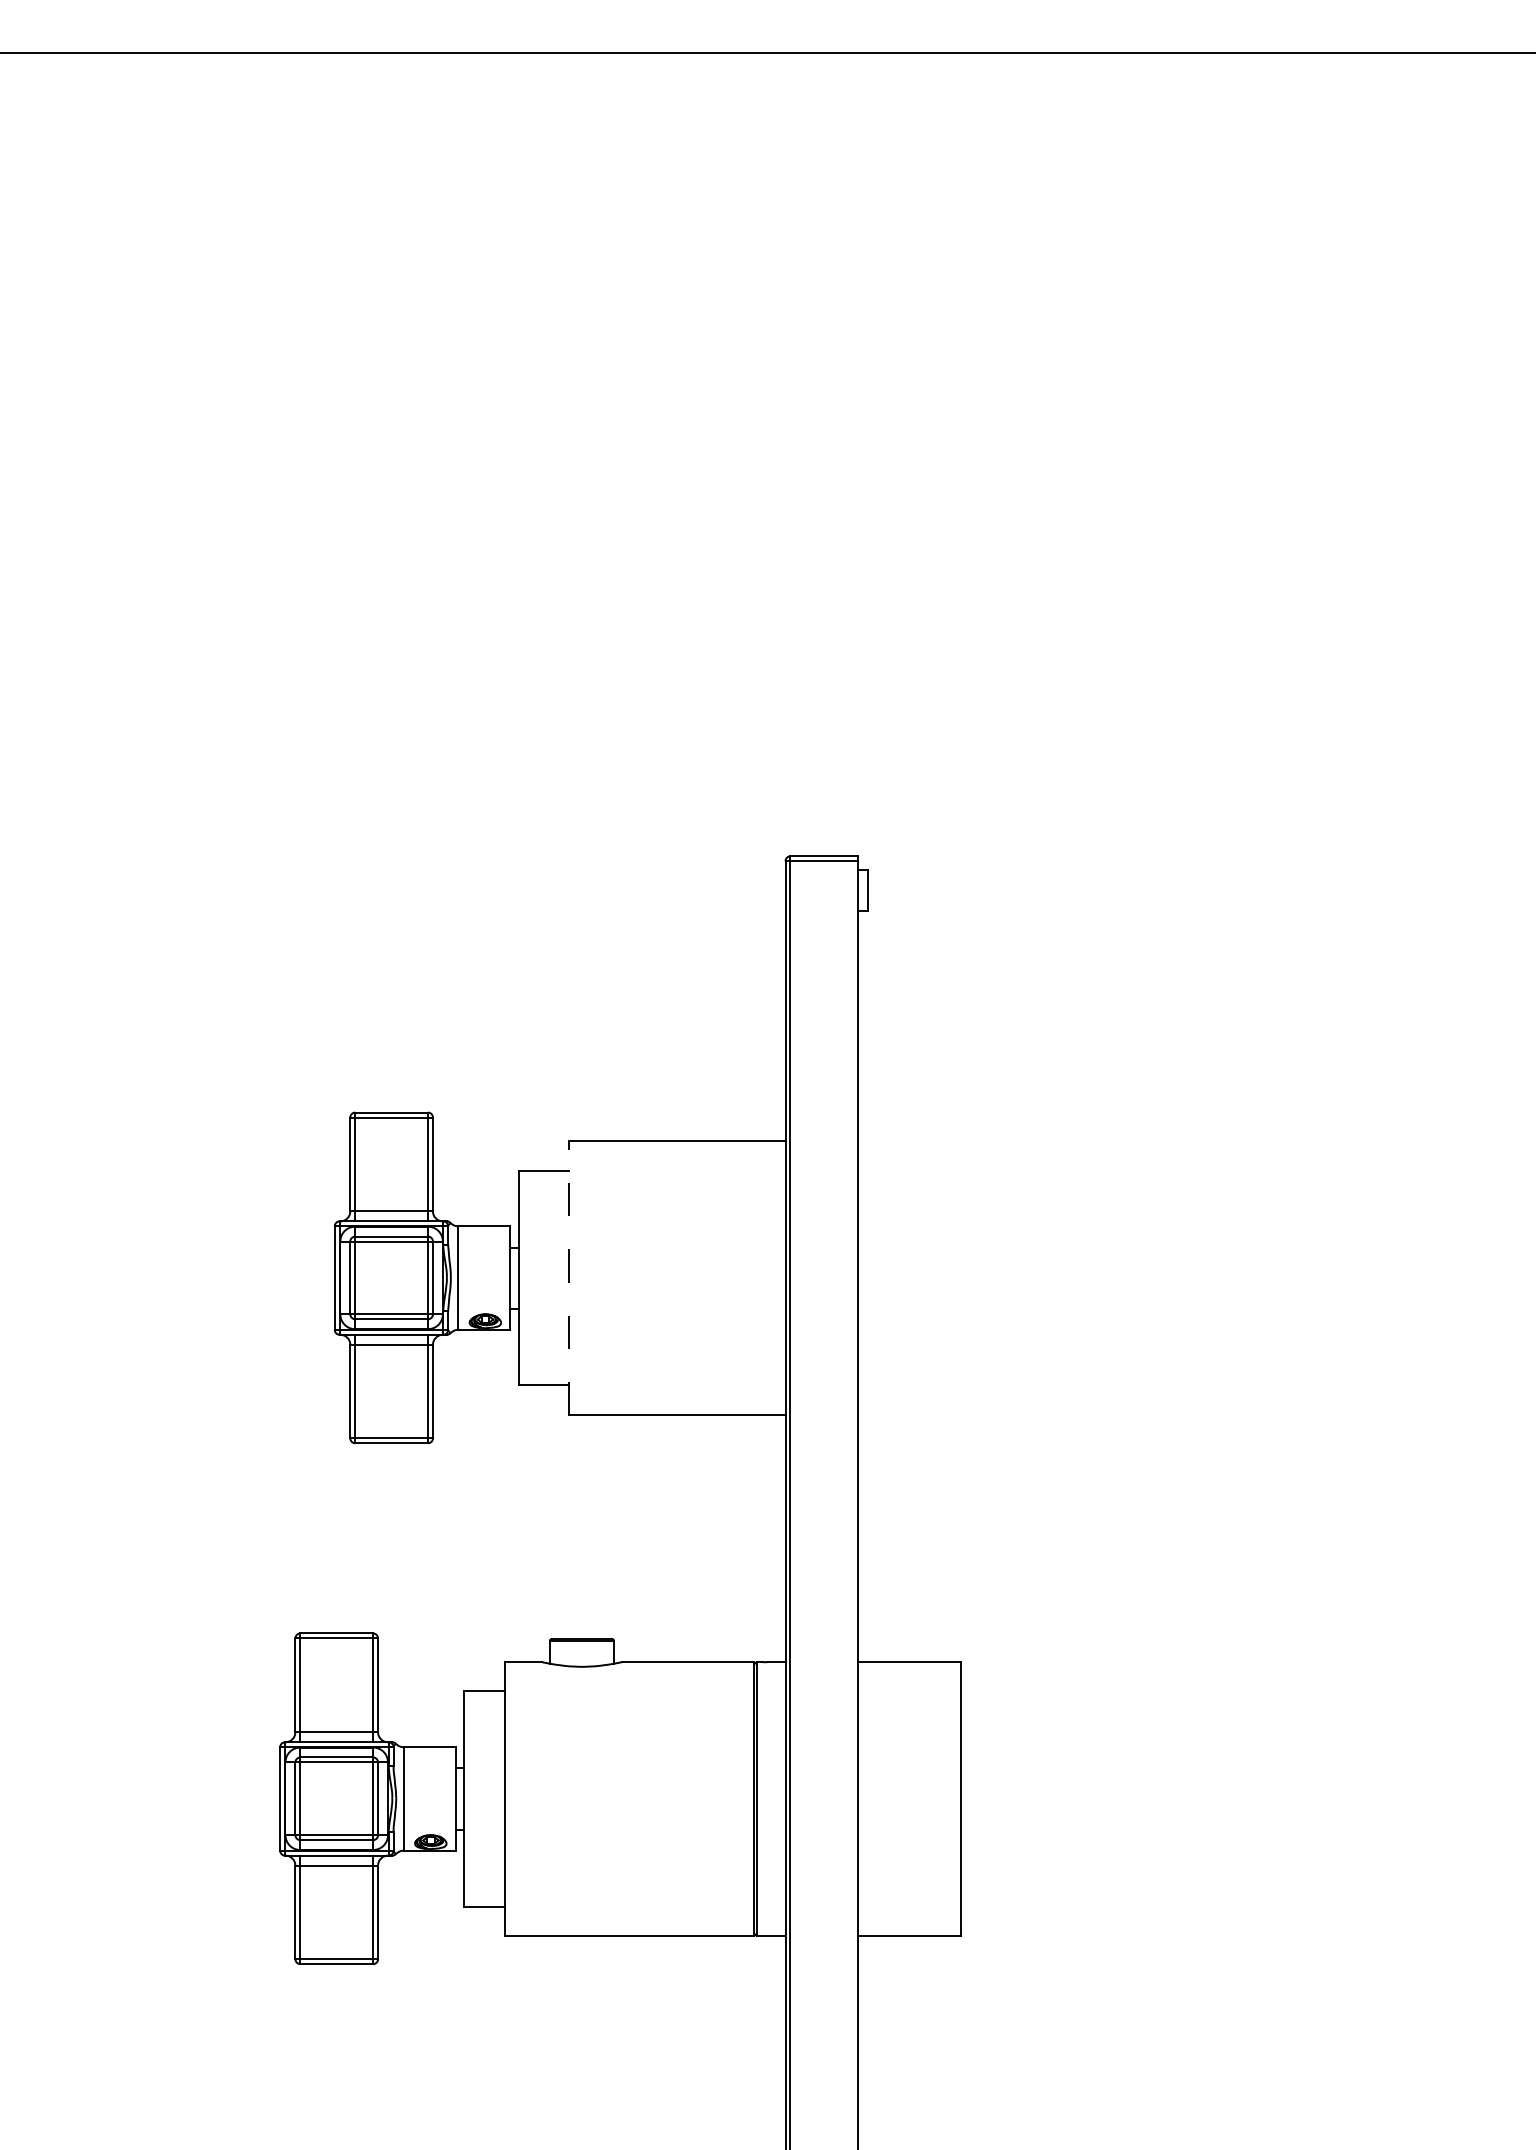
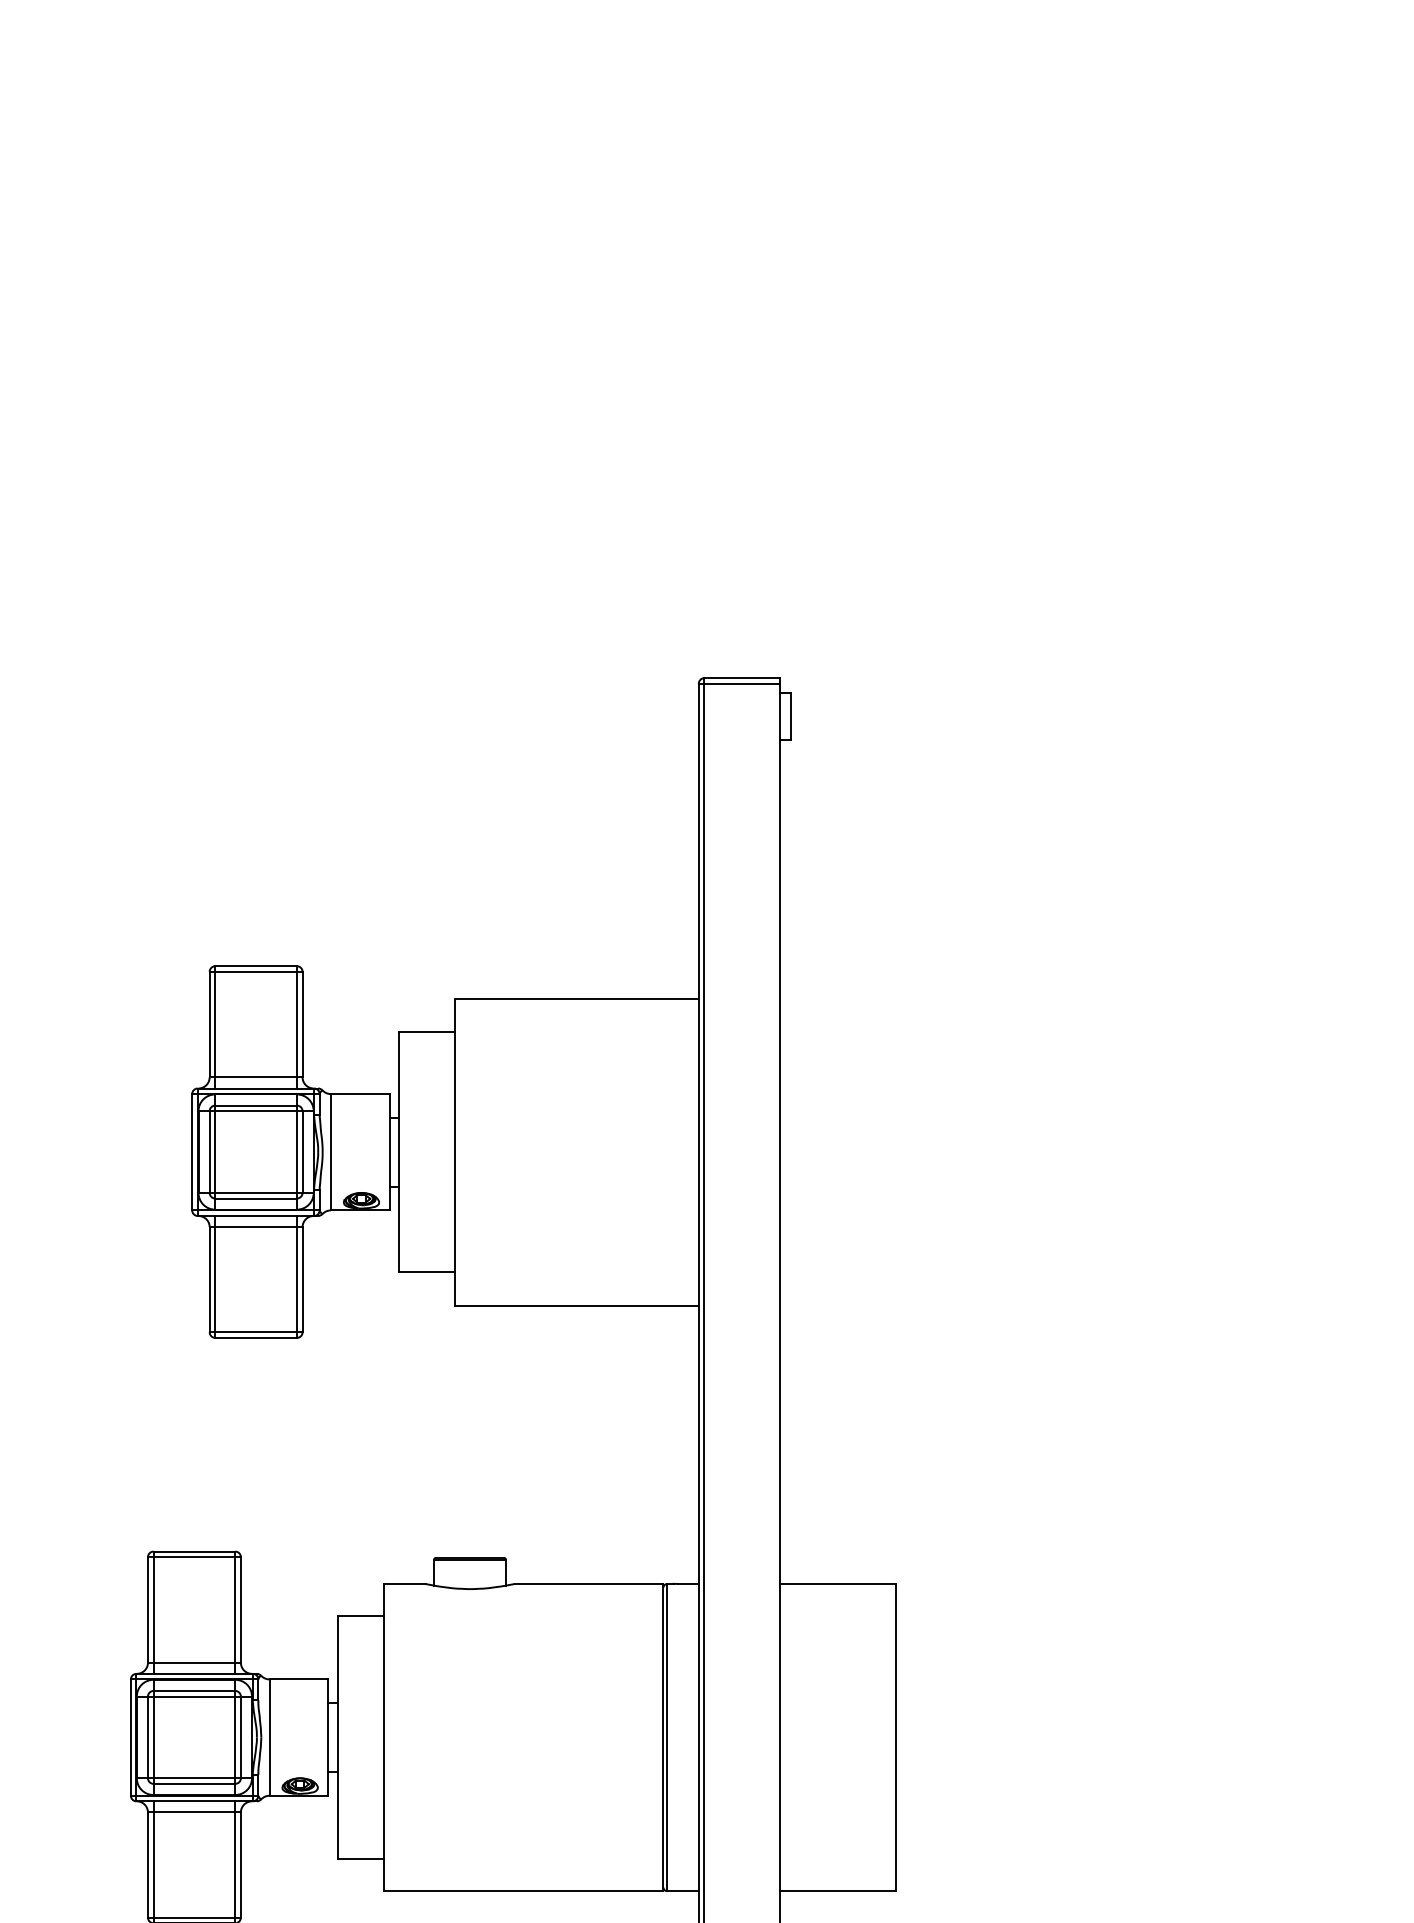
line: (568, 1278) -> (454, 1152), dashed -> solid

